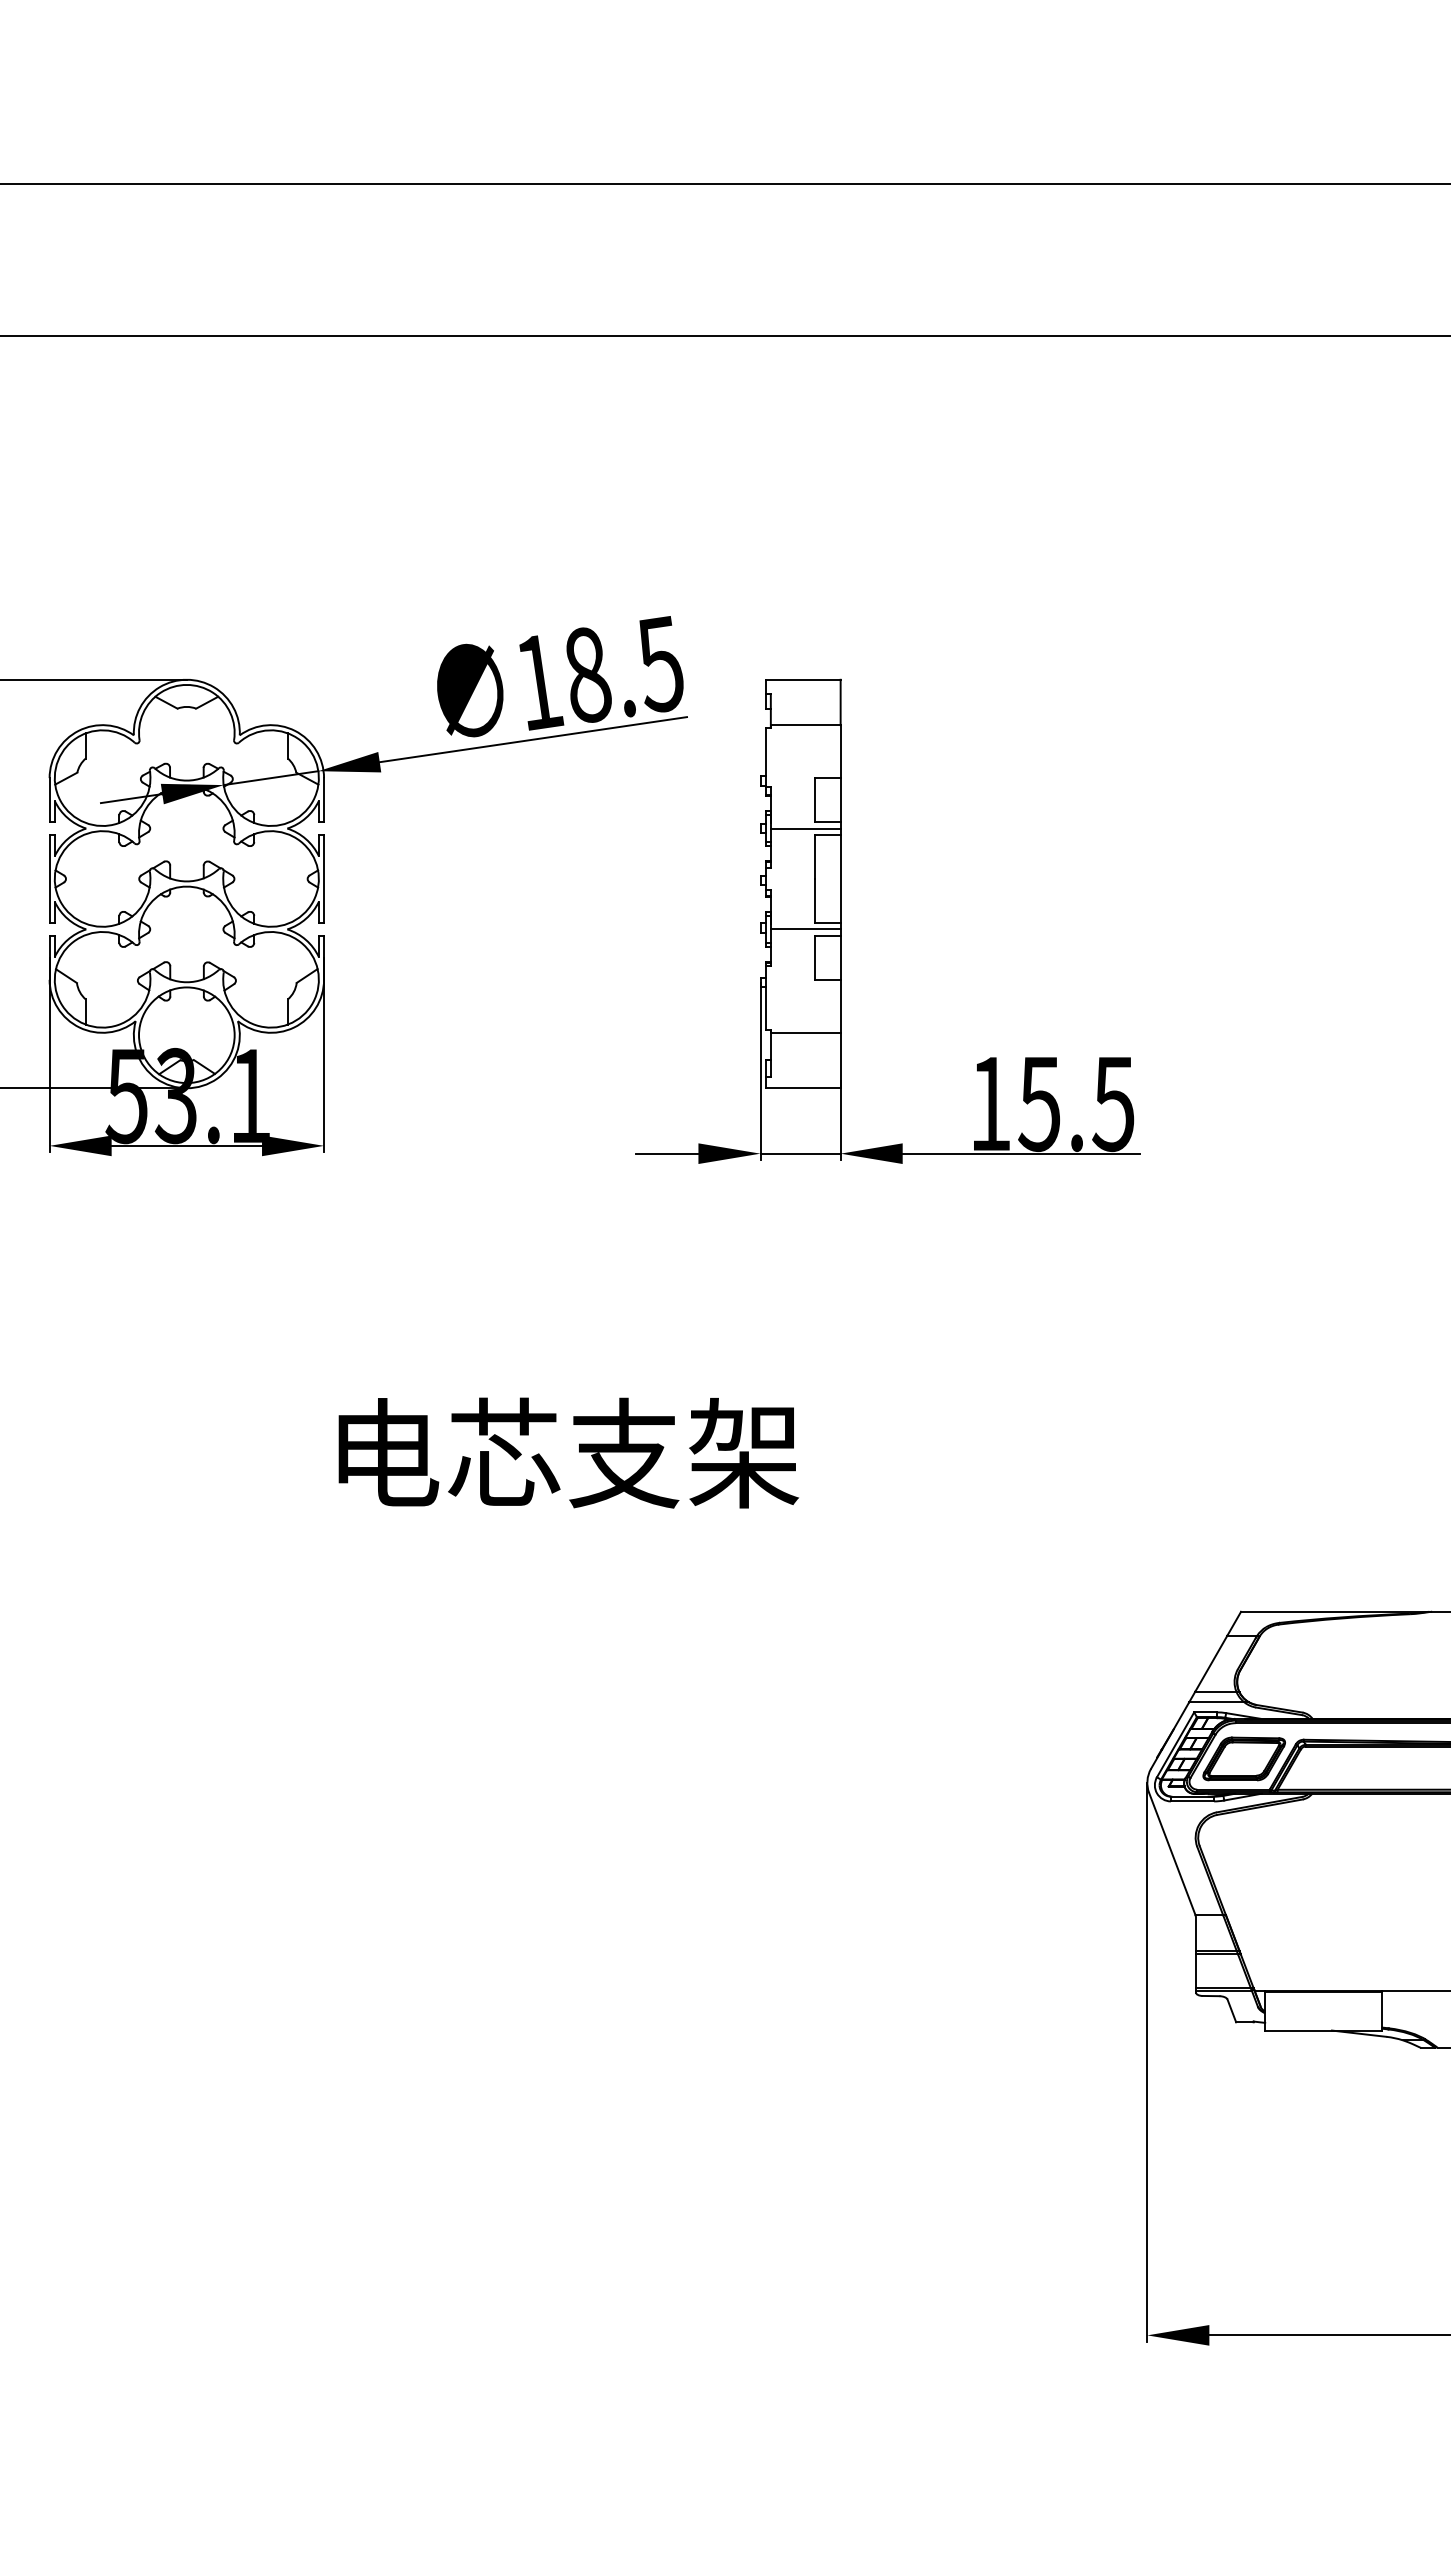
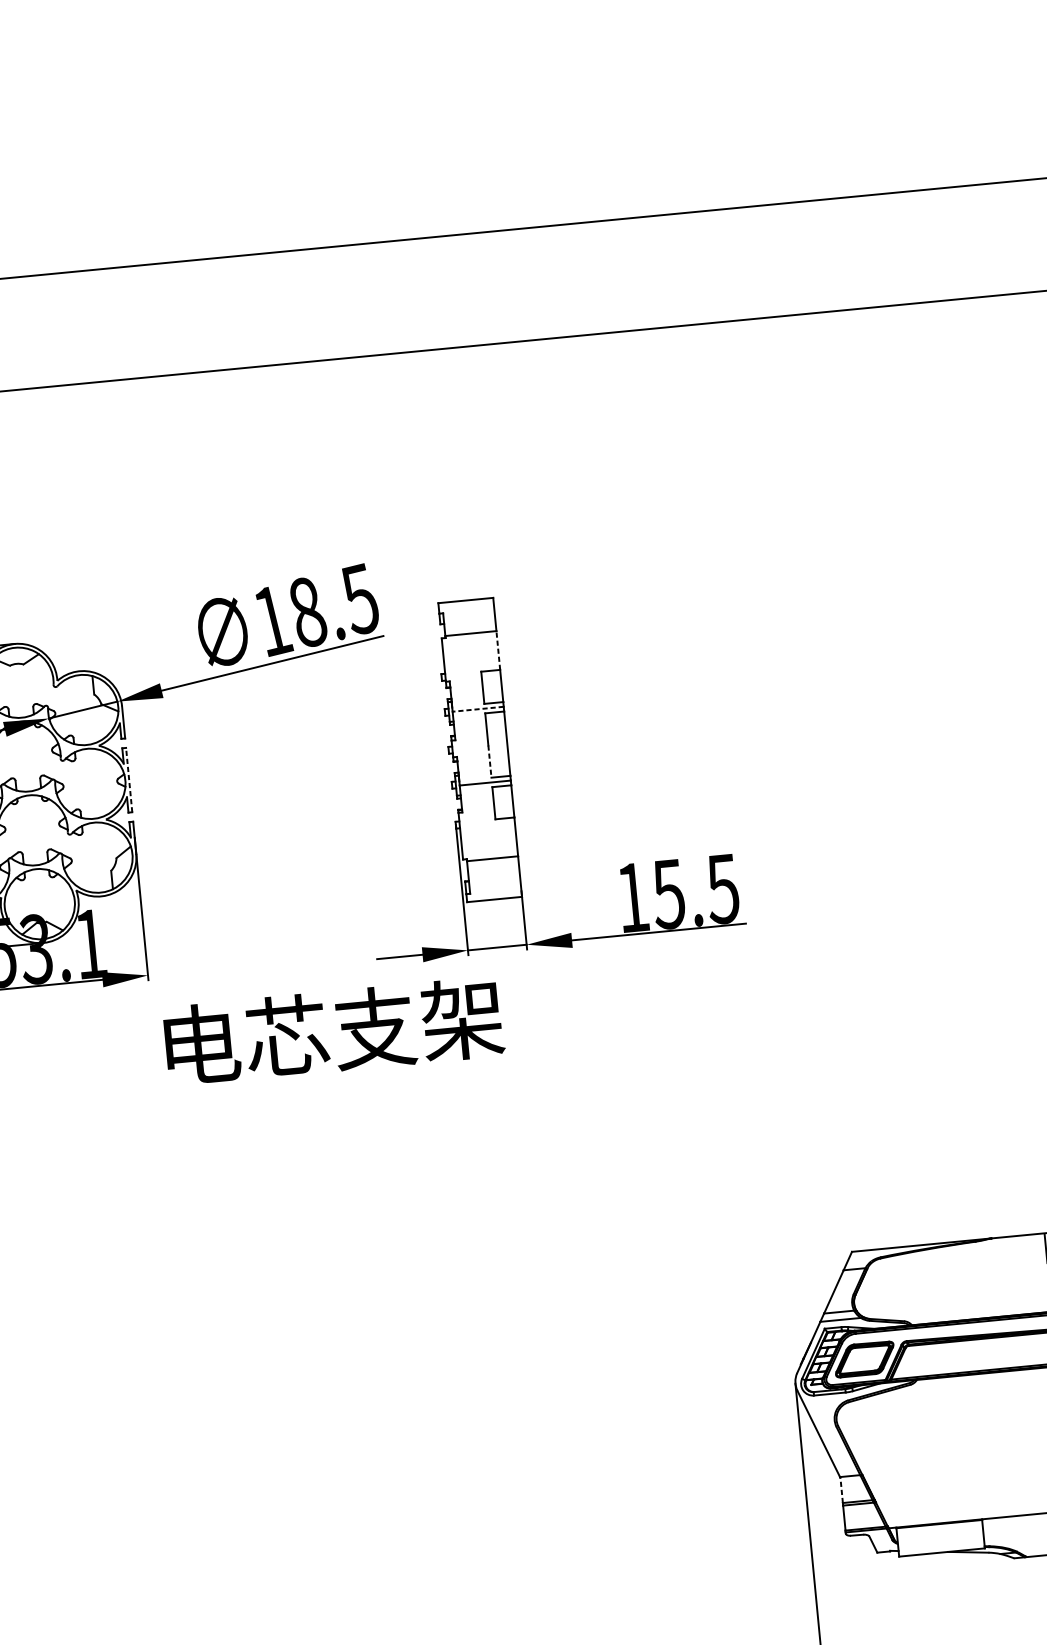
line: (840, 751) -> (498, 650), solid -> dashed
line: (805, 828) -> (478, 709), solid -> dashed
line: (324, 878) -> (129, 779), solid -> dashed
line: (814, 900) -> (489, 761), solid -> dashed
text: (568, 1452) -> (333, 1031), moved
line: (1195, 1934) -> (841, 1491), solid -> dashed

